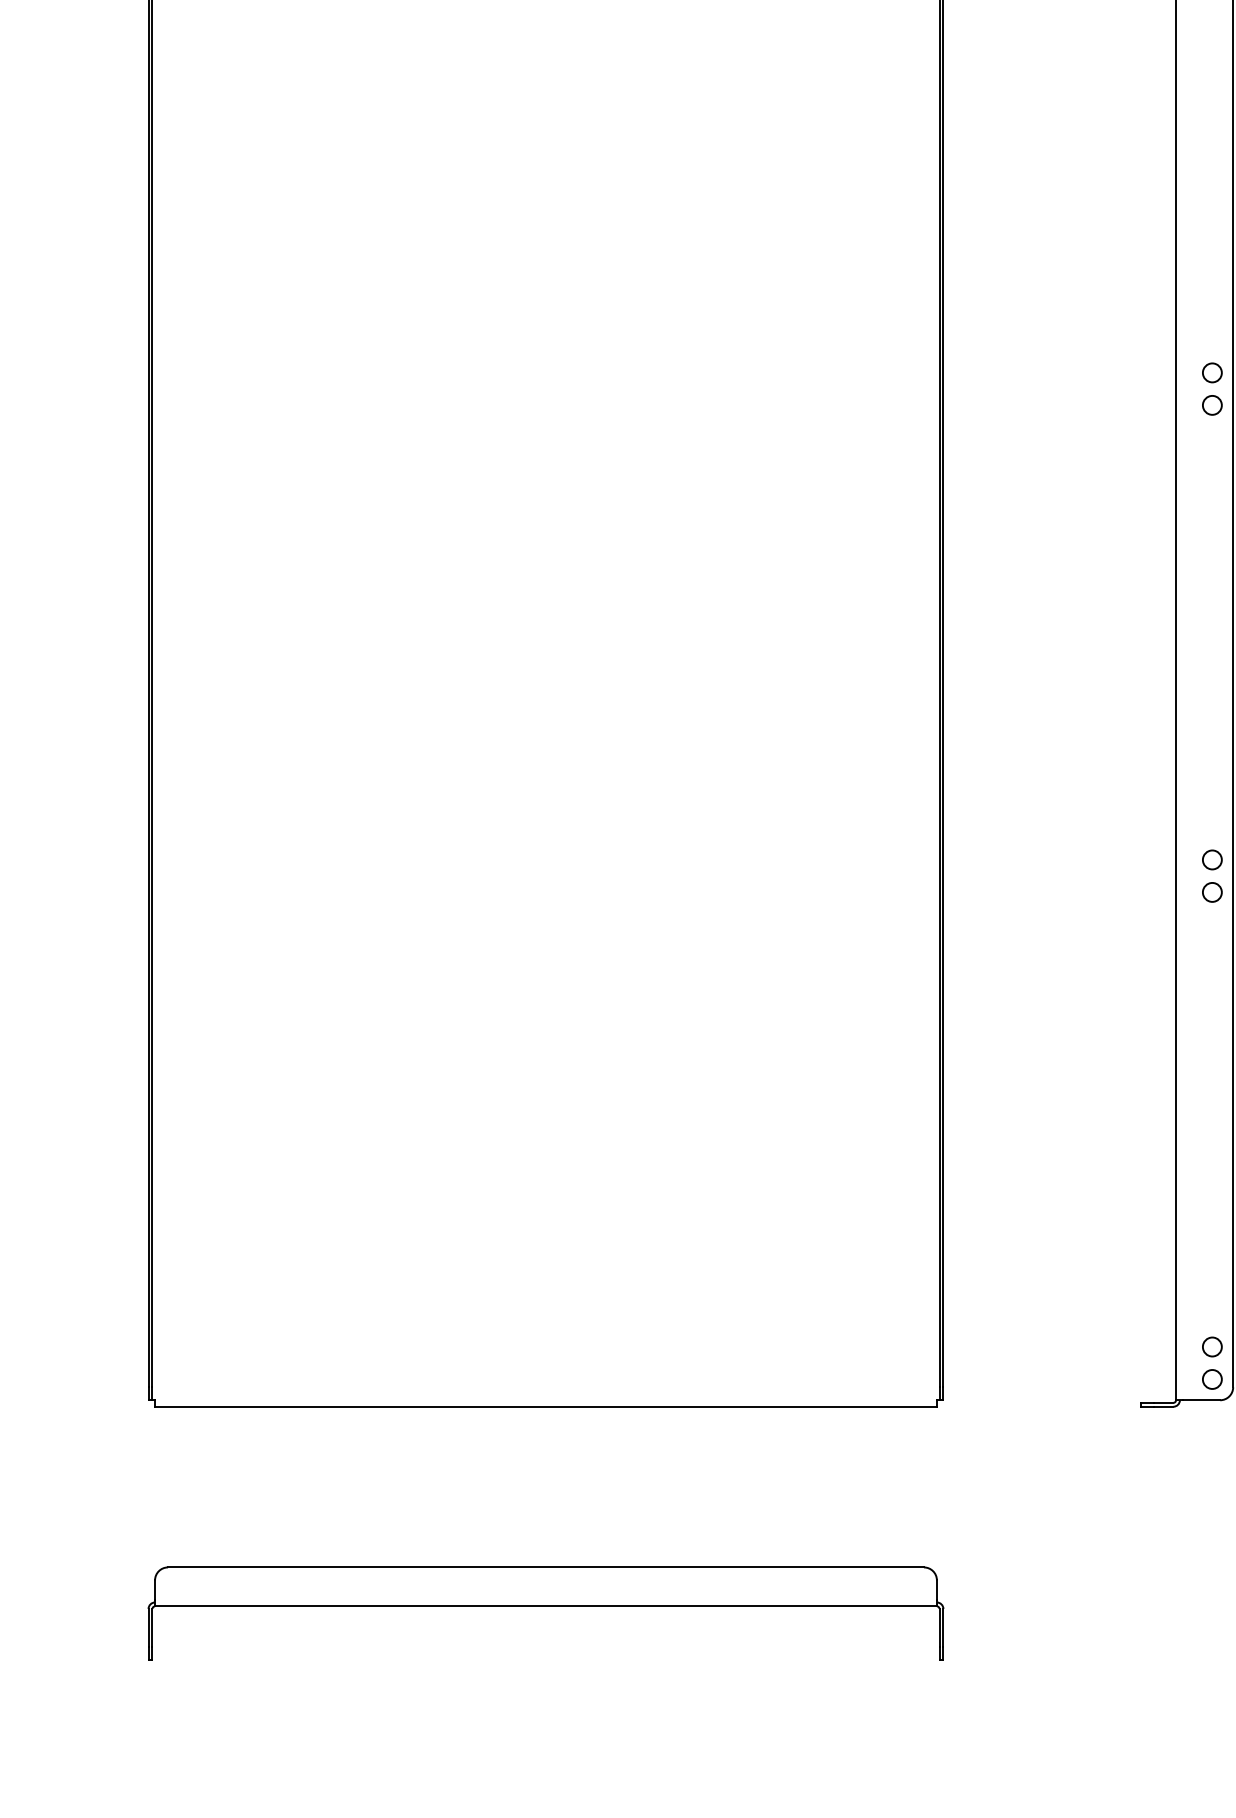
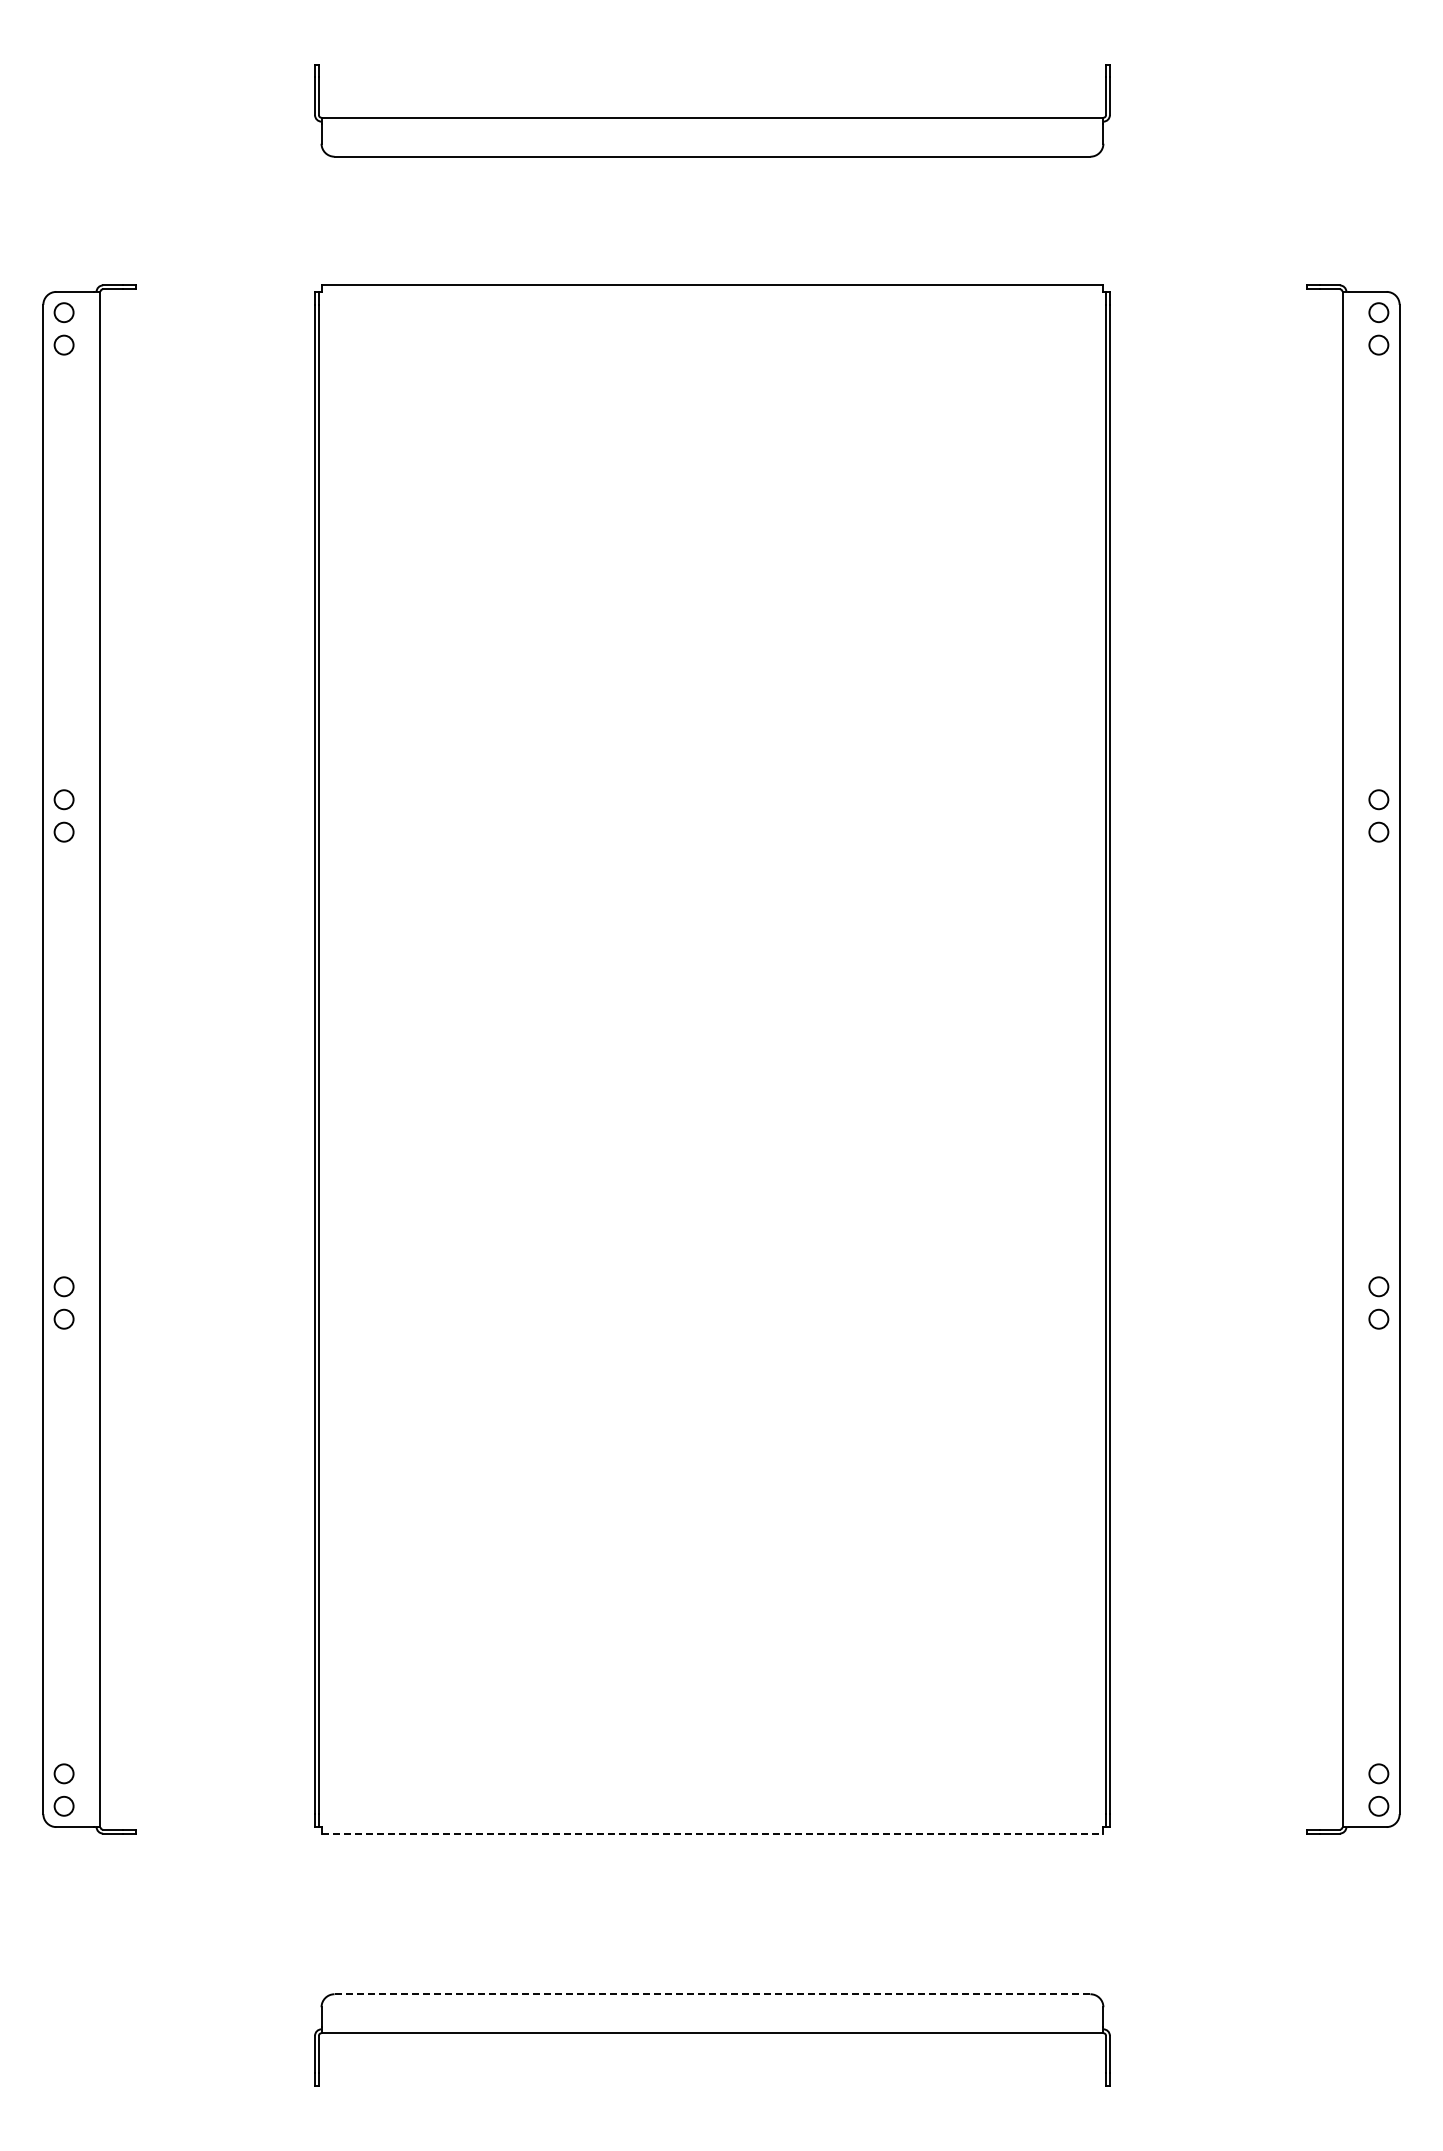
line: (546, 1406) -> (712, 1833), solid -> dashed
line: (546, 1567) -> (712, 1994), solid -> dashed

